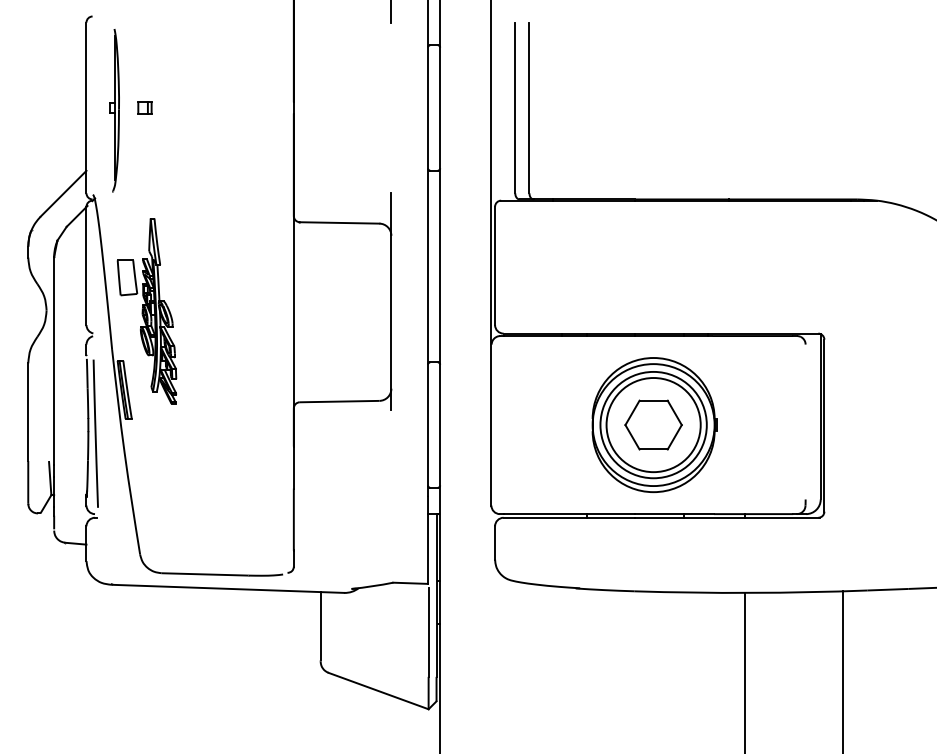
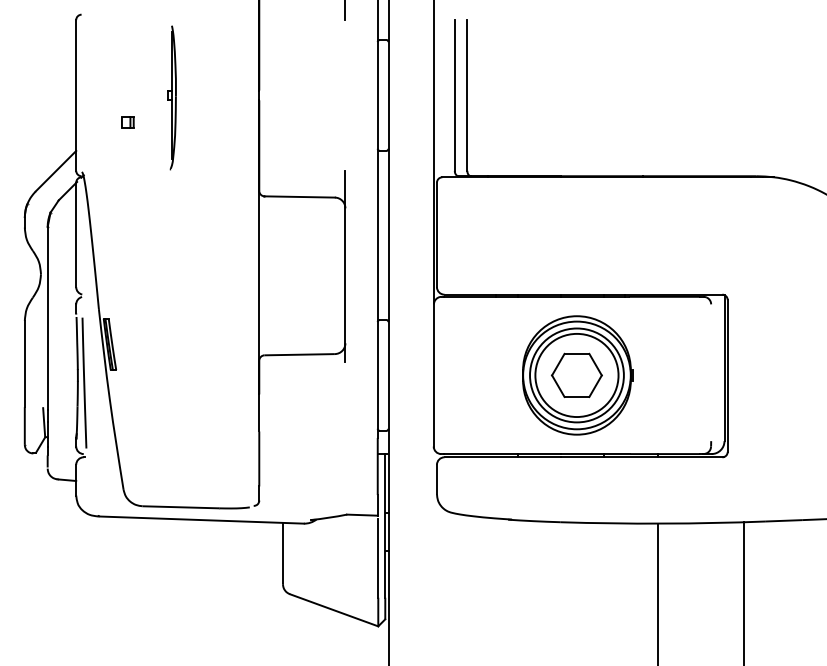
part: (144, 108) -> (127, 122), moved
part: (113, 110) -> (171, 97), moved
part: (146, 310) -> (129, 274), removed

